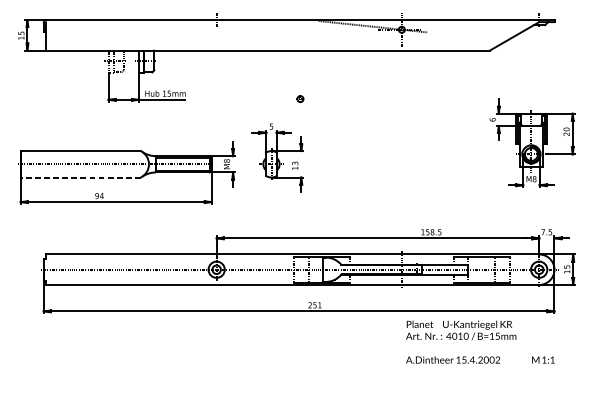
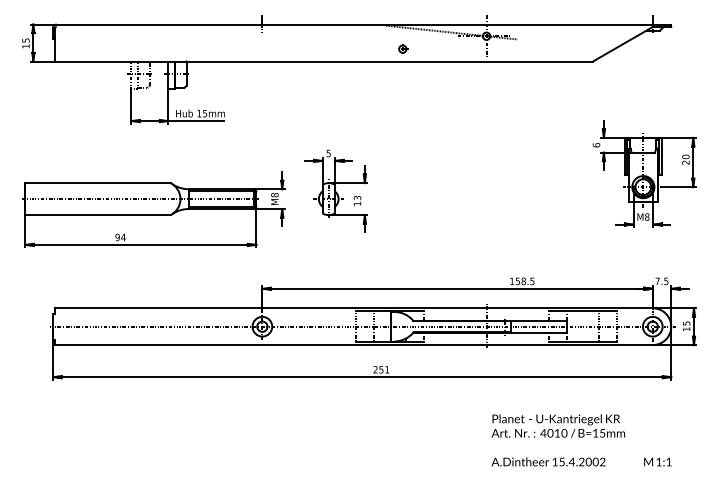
part: (301, 98) -> (403, 48), moved
line: (80, 177) -> (97, 215), dashed -> solid
text: (480, 342) -> (581, 440), moved

